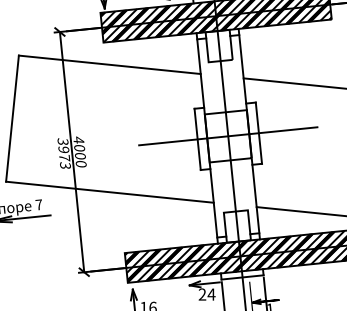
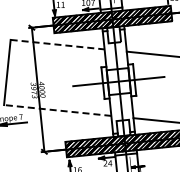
line: (111, 64) -> (58, 44), solid -> dashed
line: (109, 192) -> (57, 110), solid -> dashed

